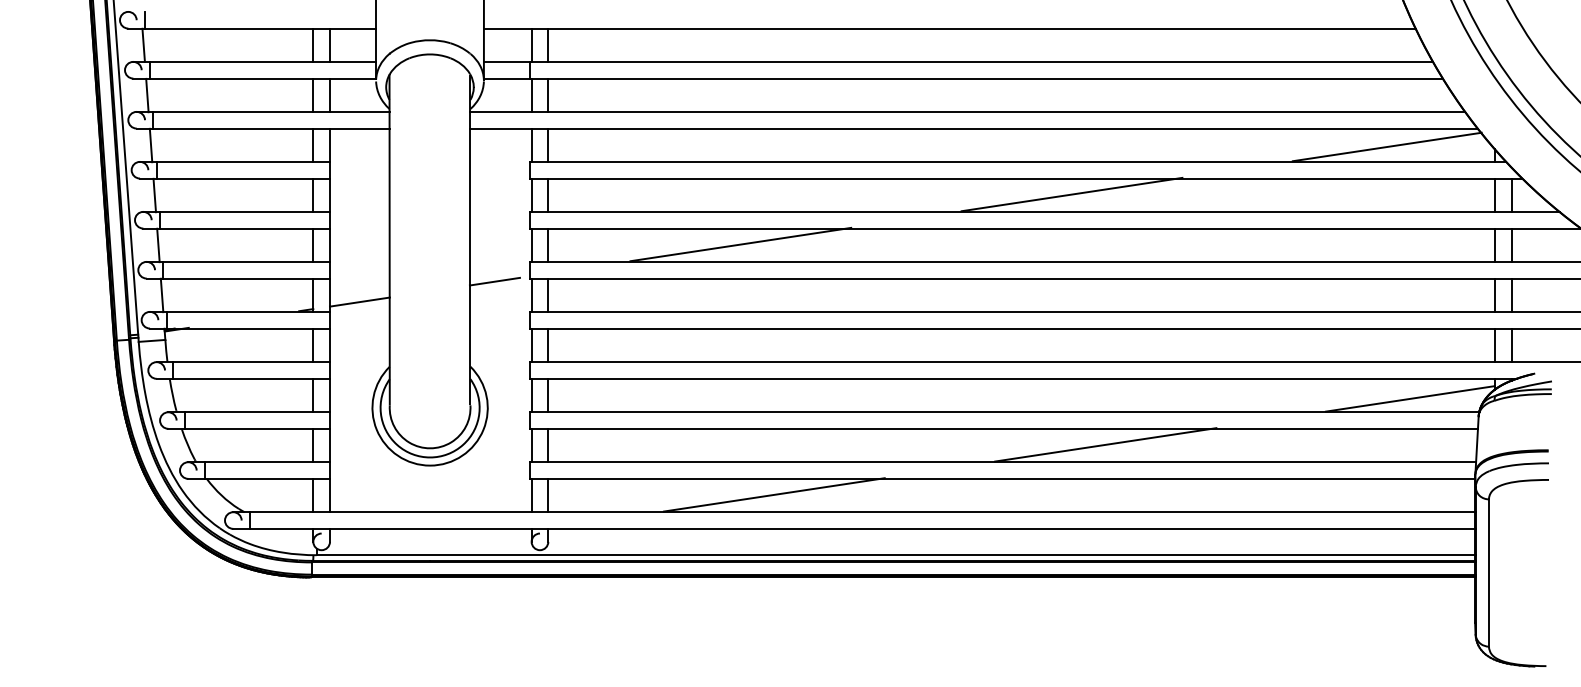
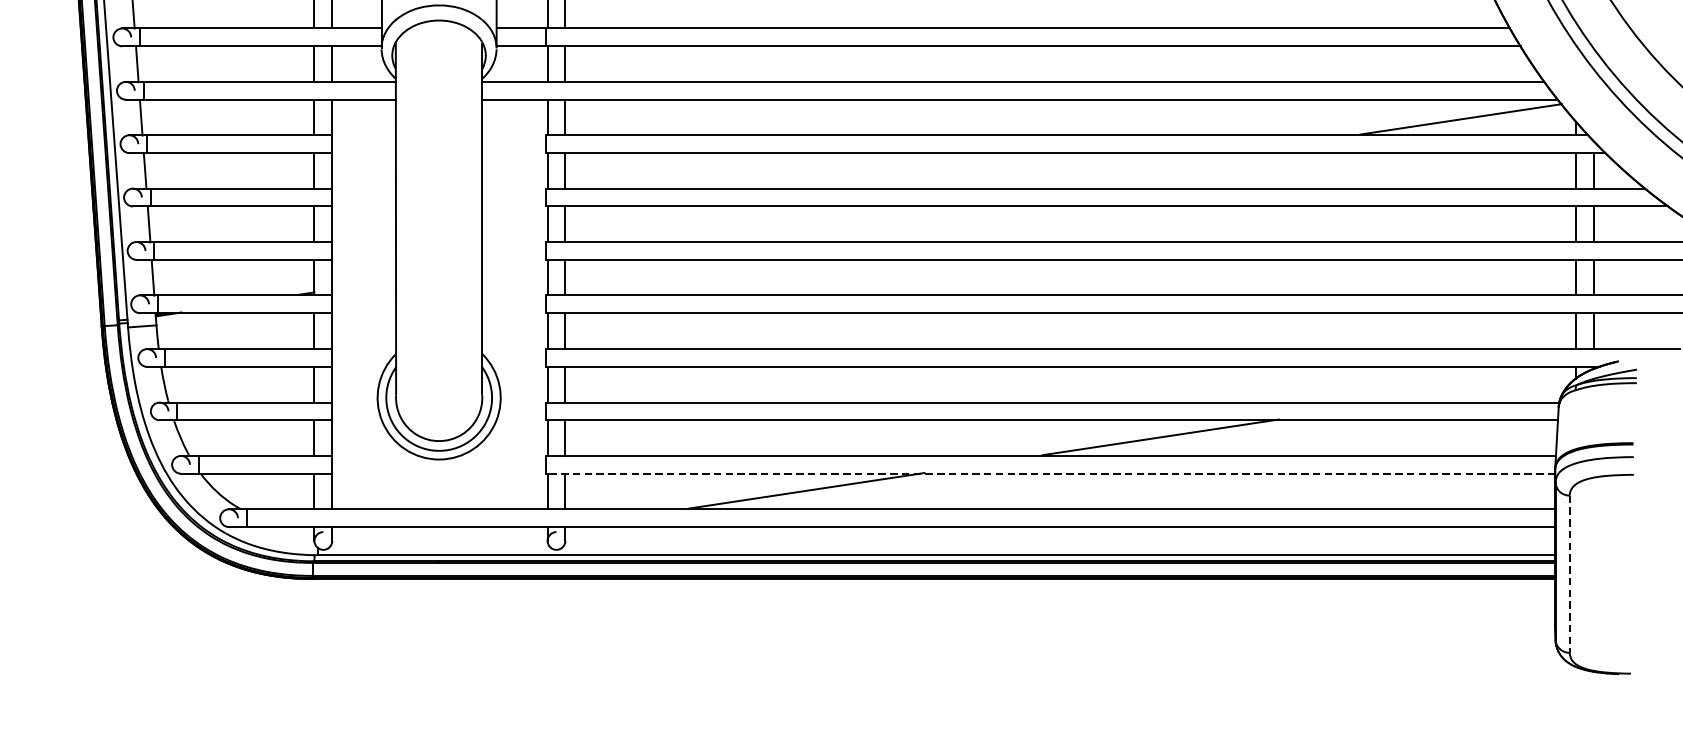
line: (1071, 194) -> (1123, 170), removed
line: (740, 244) -> (770, 223), removed
line: (494, 281) -> (507, 262), removed
line: (359, 301) -> (363, 284), removed
line: (1409, 398) -> (1484, 387), removed
line: (1002, 478) -> (1050, 473), solid -> dashed
line: (1489, 573) -> (1570, 574), solid -> dashed

